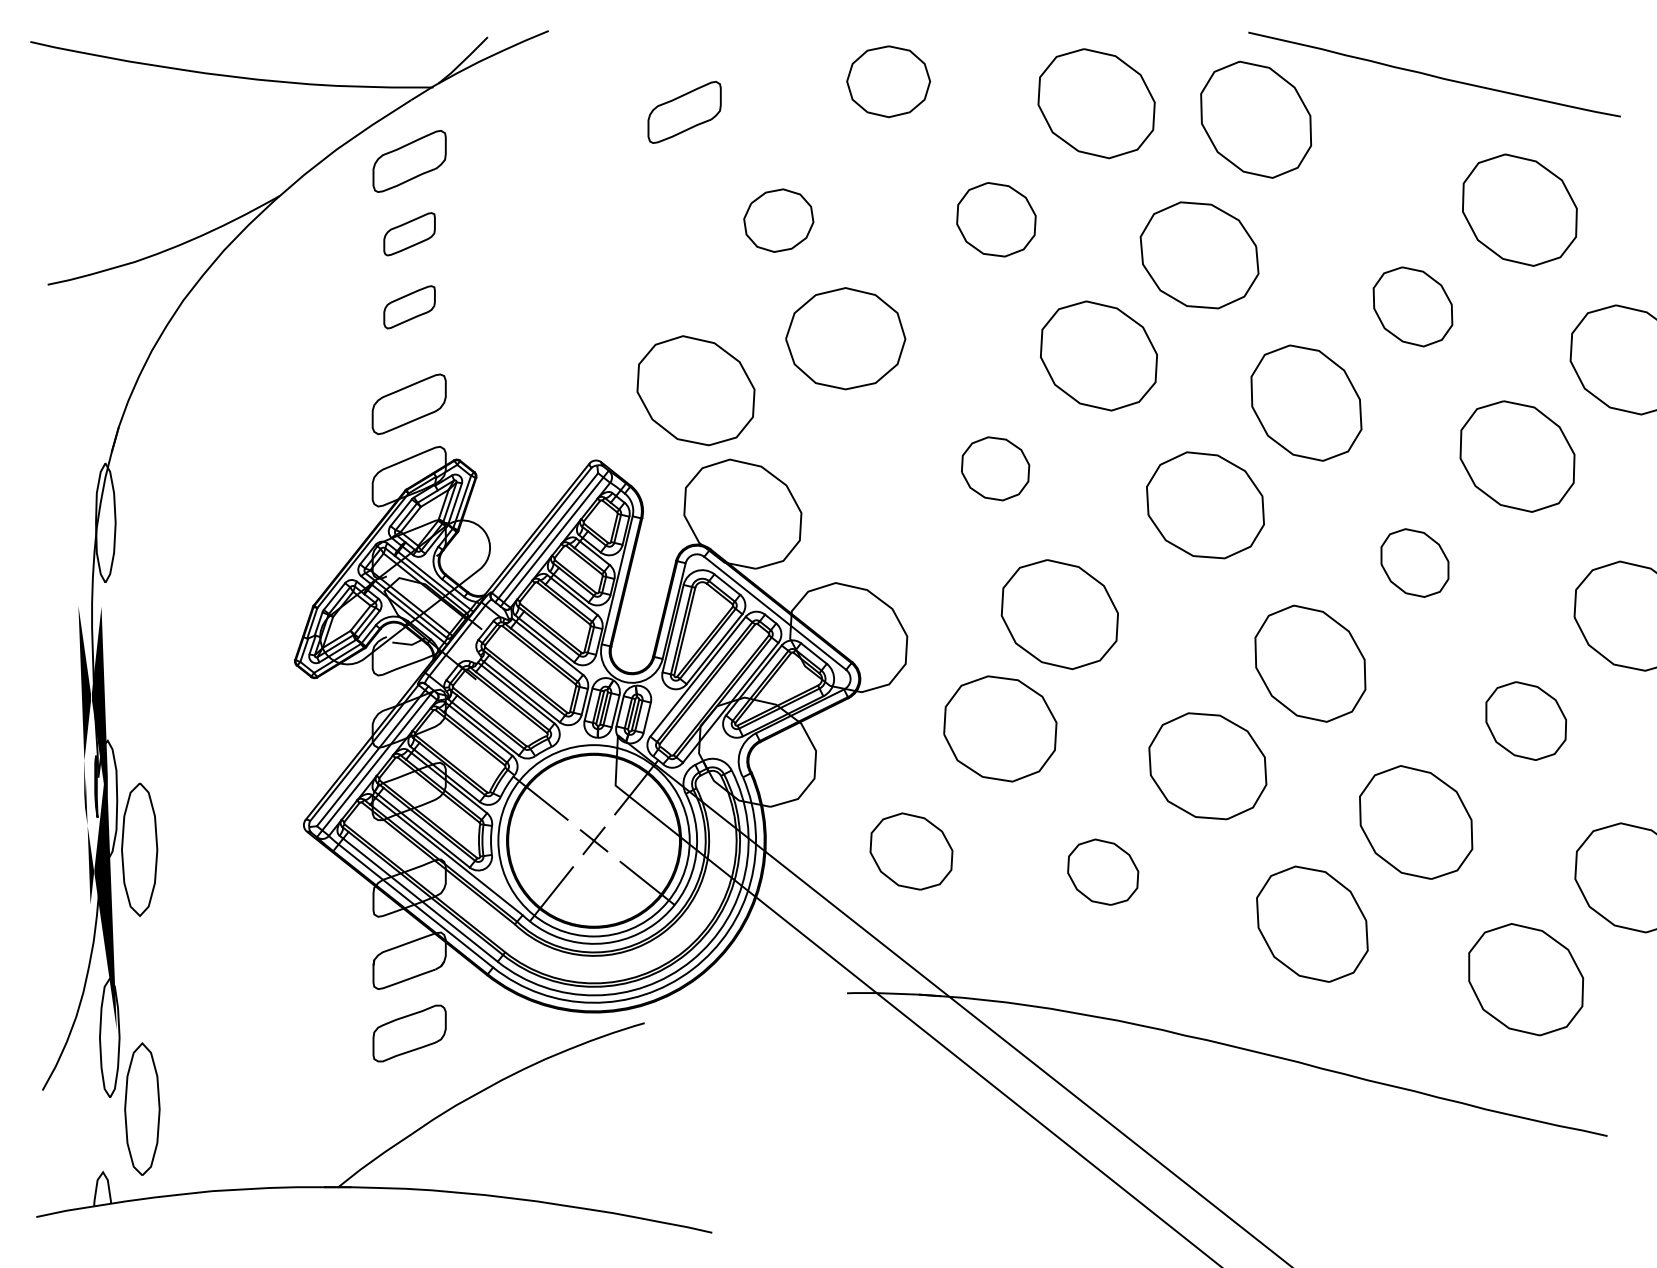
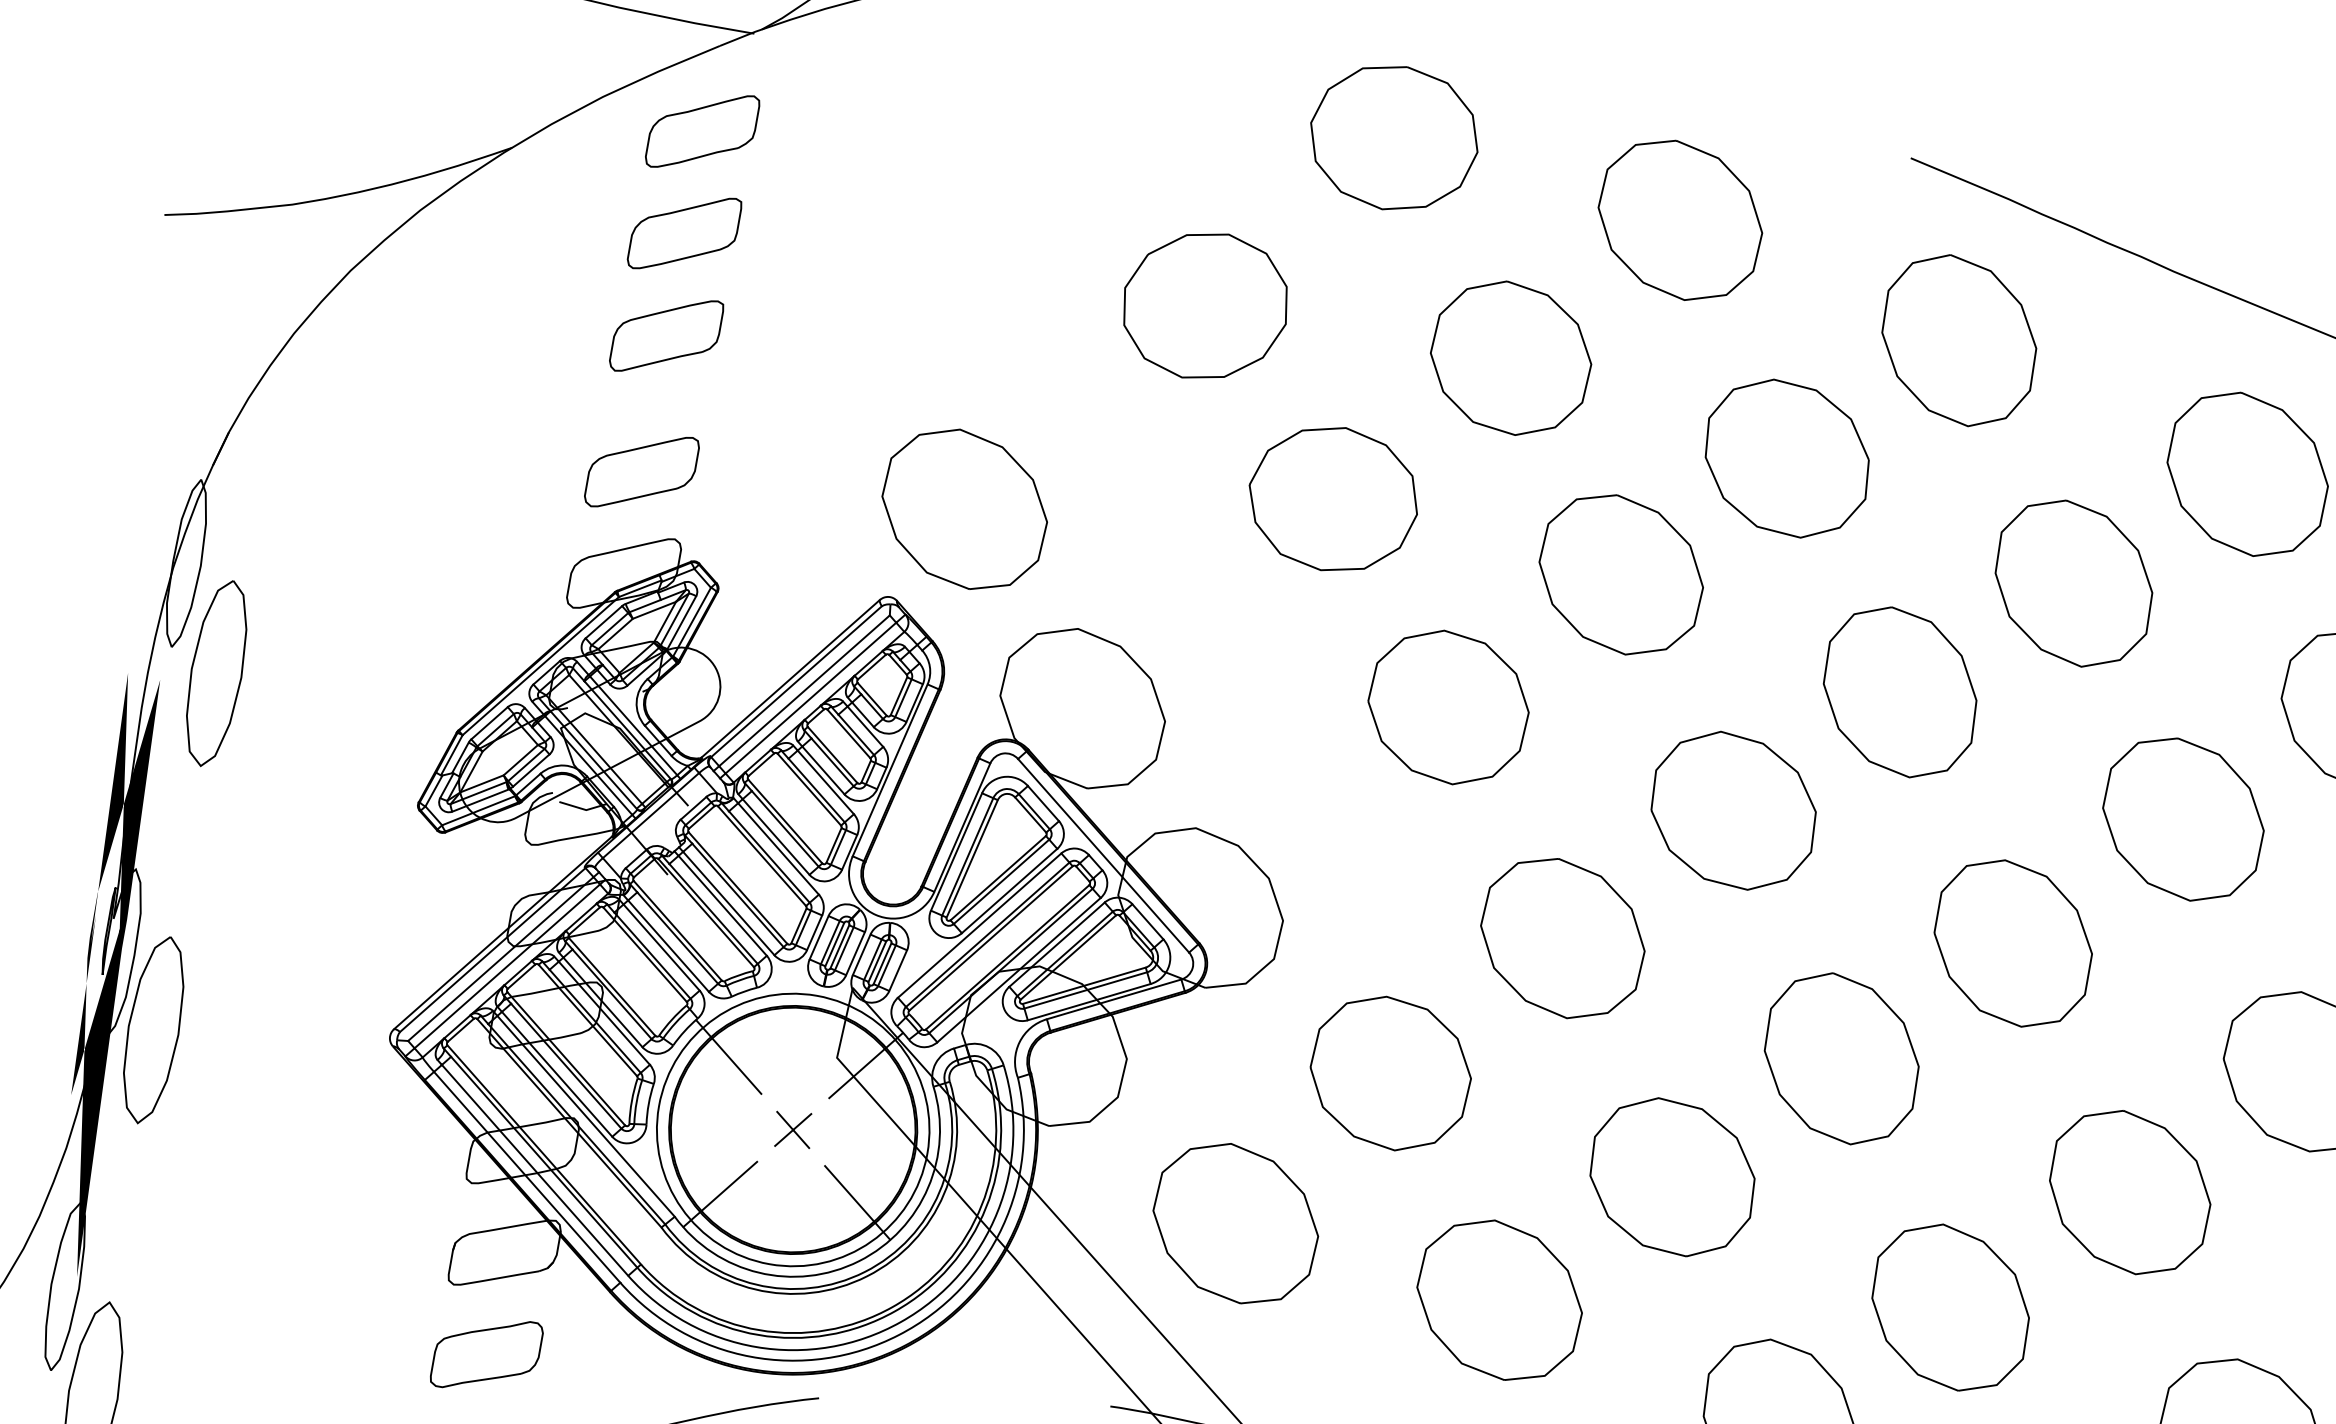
part: (888, 81) -> (1393, 137), size x1.43
part: (684, 112) -> (1100, 130), removed
part: (1256, 119) -> (1959, 340), moved
part: (996, 219) -> (1511, 358), size x1.43
part: (778, 220) -> (1205, 305), size x1.67
part: (409, 234) -> (684, 233), size x1.43
part: (1412, 306) -> (2073, 582), size x1.43
part: (409, 307) -> (666, 336), size x1.43
part: (845, 338) -> (1333, 498), moved
part: (695, 390) -> (964, 508), moved
part: (995, 468) -> (1448, 707), size x1.67
part: (1414, 562) -> (2012, 942), size x1.67
part: (139, 595) -> (216, 673), added
part: (1059, 614) -> (1562, 938), moved
part: (1526, 720) -> (2130, 1191), size x1.43
part: (911, 851) -> (1235, 1223), size x1.43
part: (1102, 871) -> (1498, 1298), size x1.67

